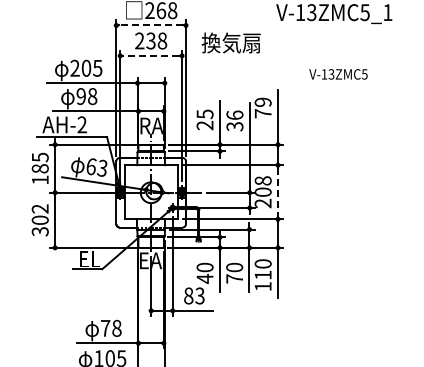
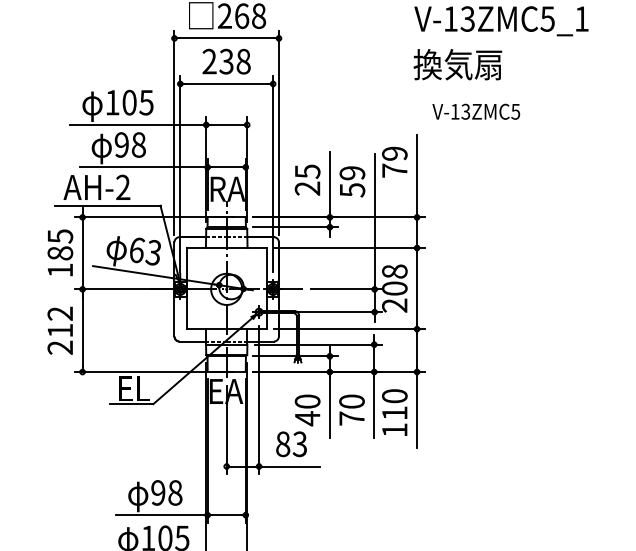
line: (151, 25) -> (227, 38), dashed -> solid
text: (230, 42) -> (456, 63), moved
line: (151, 55) -> (227, 83), dashed -> solid
text: (74, 67) -> (111, 101), 205 -> 105
text: (338, 74) -> (476, 111), moved
text: (234, 120) -> (351, 180), 36 -> 59
line: (278, 192) -> (417, 289), dashed -> solid
text: (39, 225) -> (59, 338), 302 -> 212
text: (105, 327) -> (158, 491), 78 -> 98

